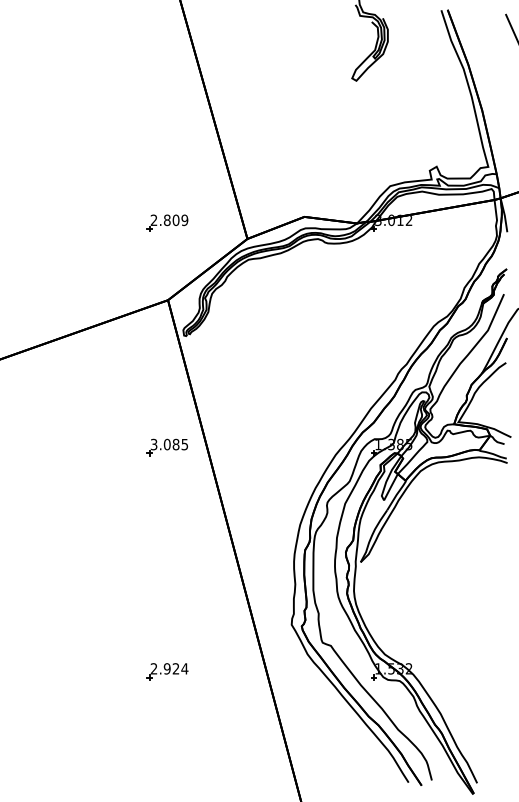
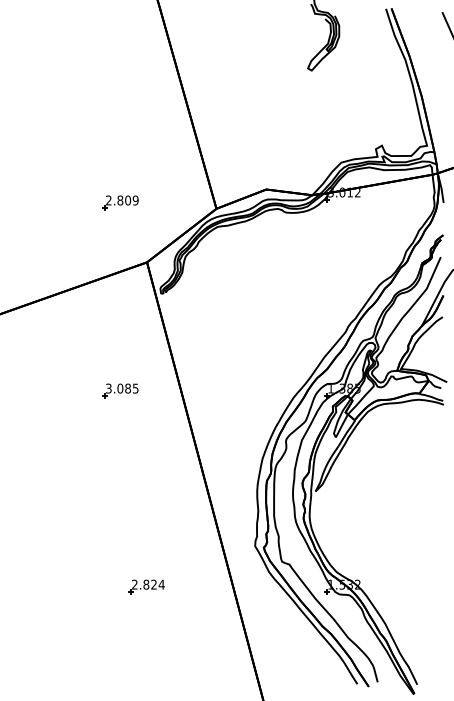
part: (167, 222) -> (120, 202), moved
part: (167, 446) -> (120, 390), moved
text: (167, 668) -> (146, 584), 2.924 -> 2.824

